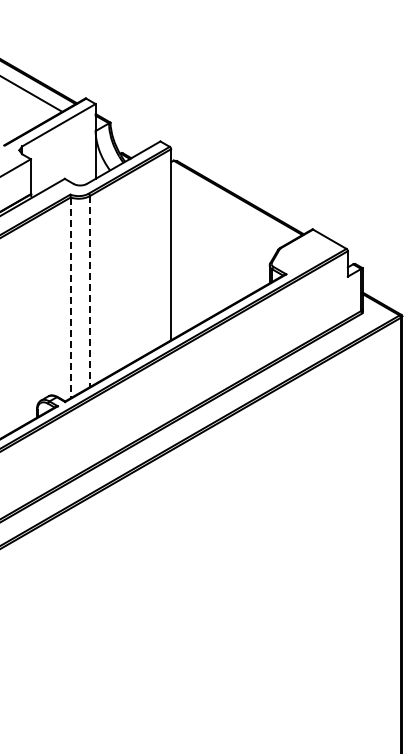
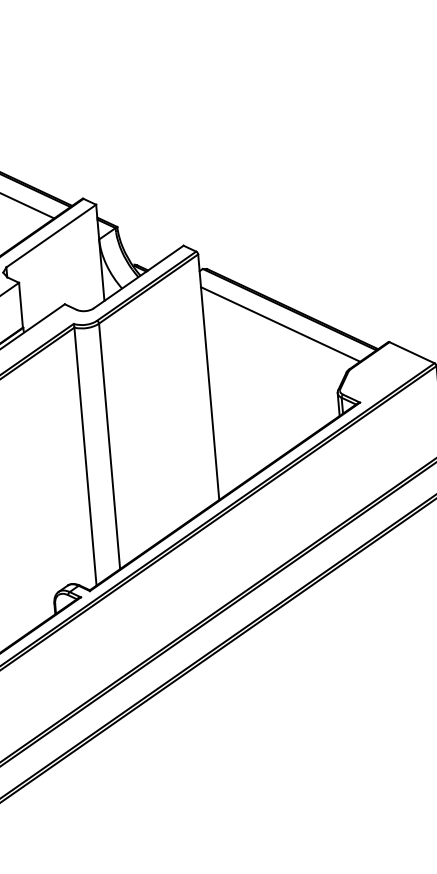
line: (230, 208) -> (281, 324), added
line: (89, 291) -> (108, 446), dashed -> solid
line: (70, 298) -> (85, 457), dashed -> solid

